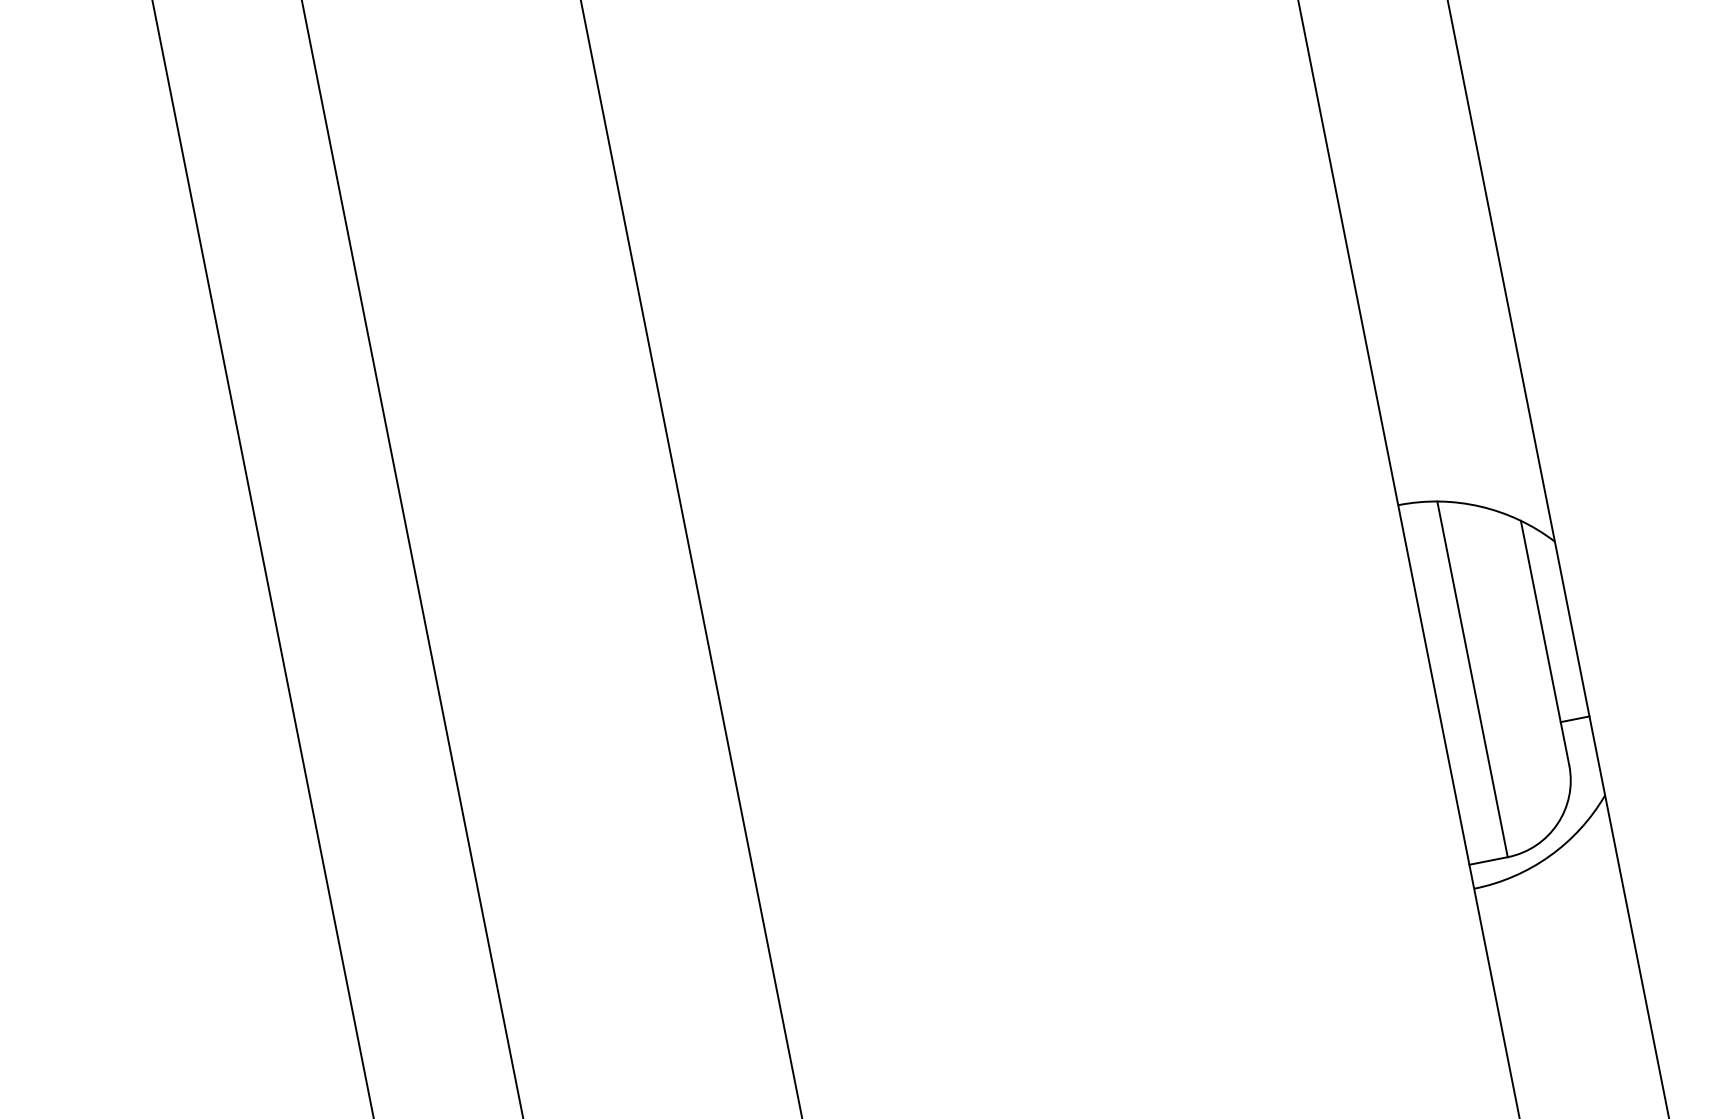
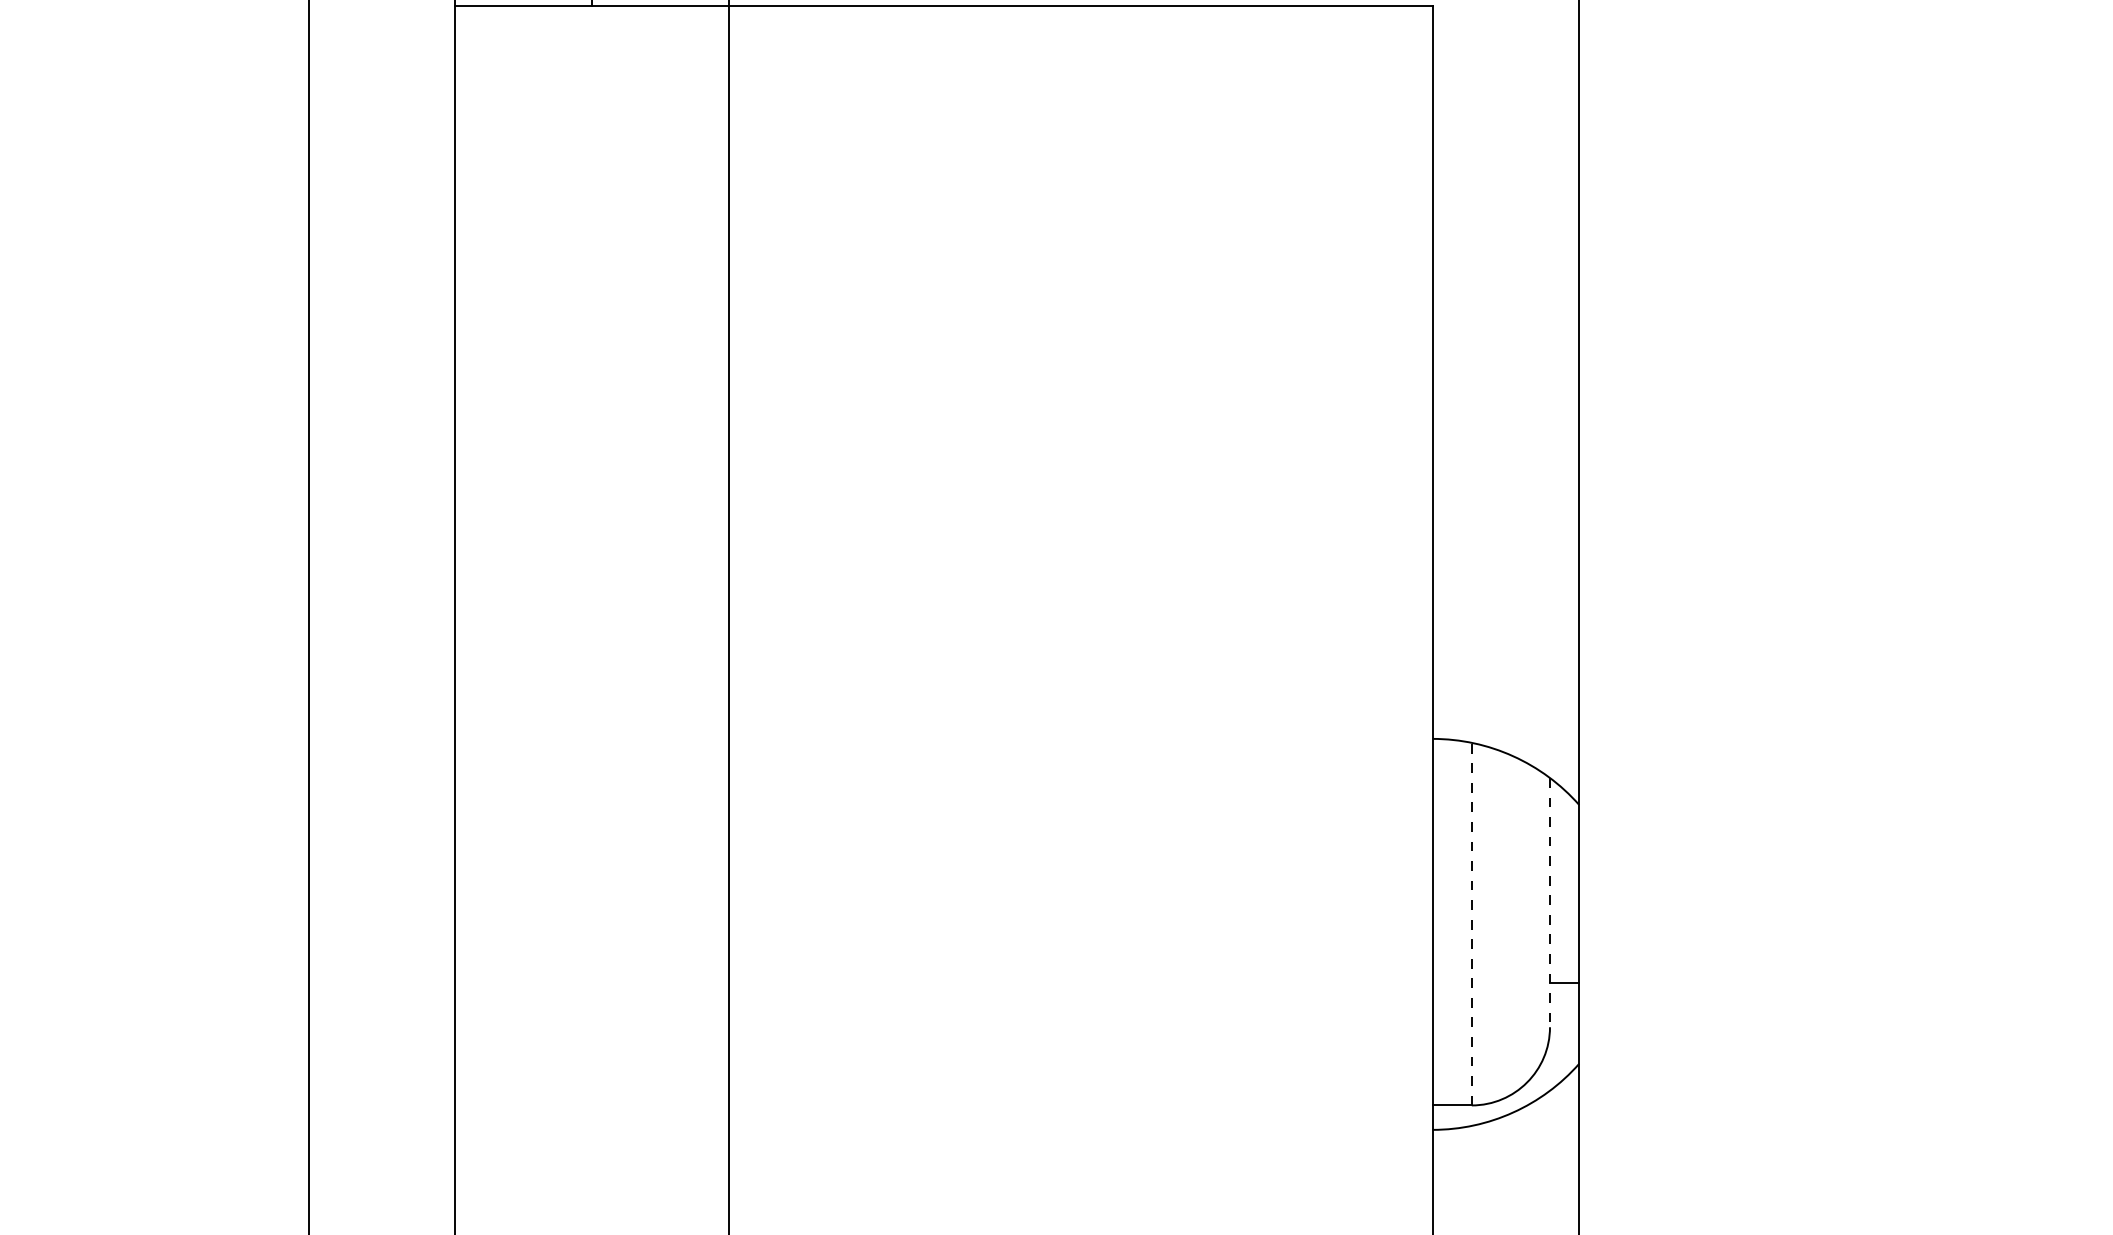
line: (1545, 642) -> (1550, 902), solid -> dashed
line: (1472, 678) -> (1471, 923), solid -> dashed

